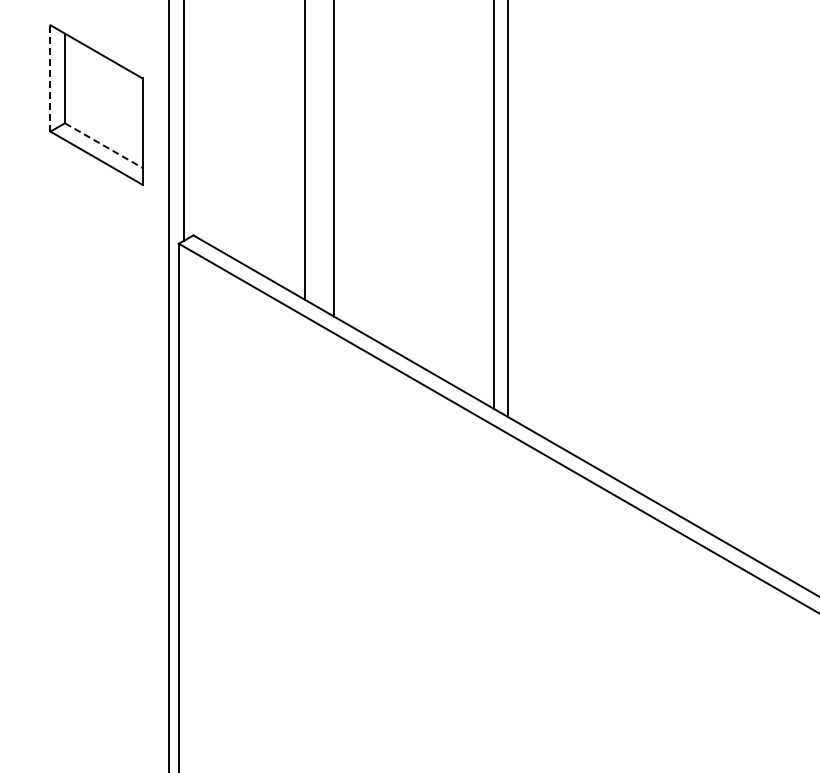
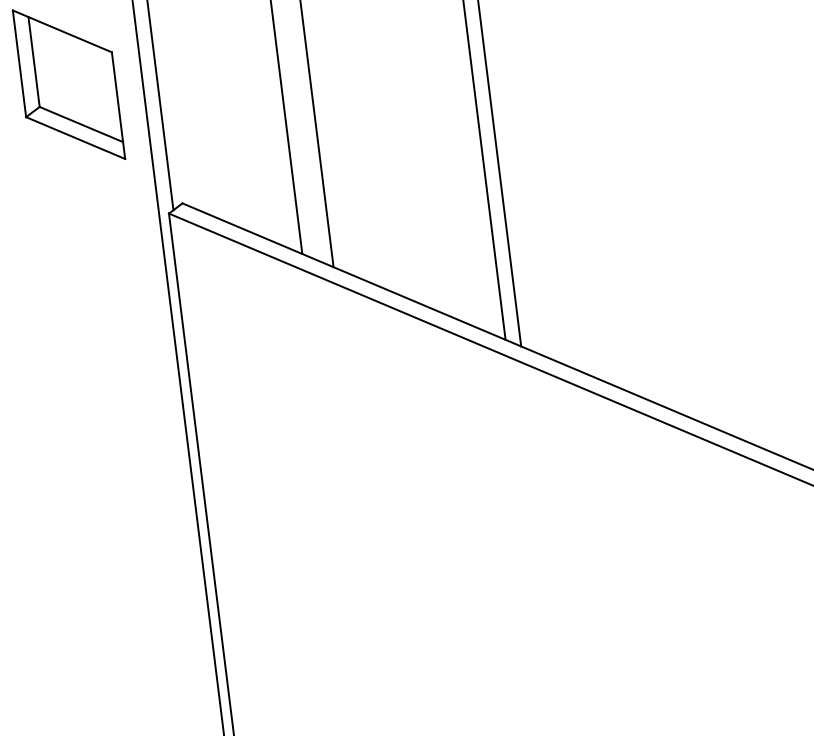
line: (50, 77) -> (19, 62), dashed -> solid
line: (103, 145) -> (81, 124), dashed -> solid

